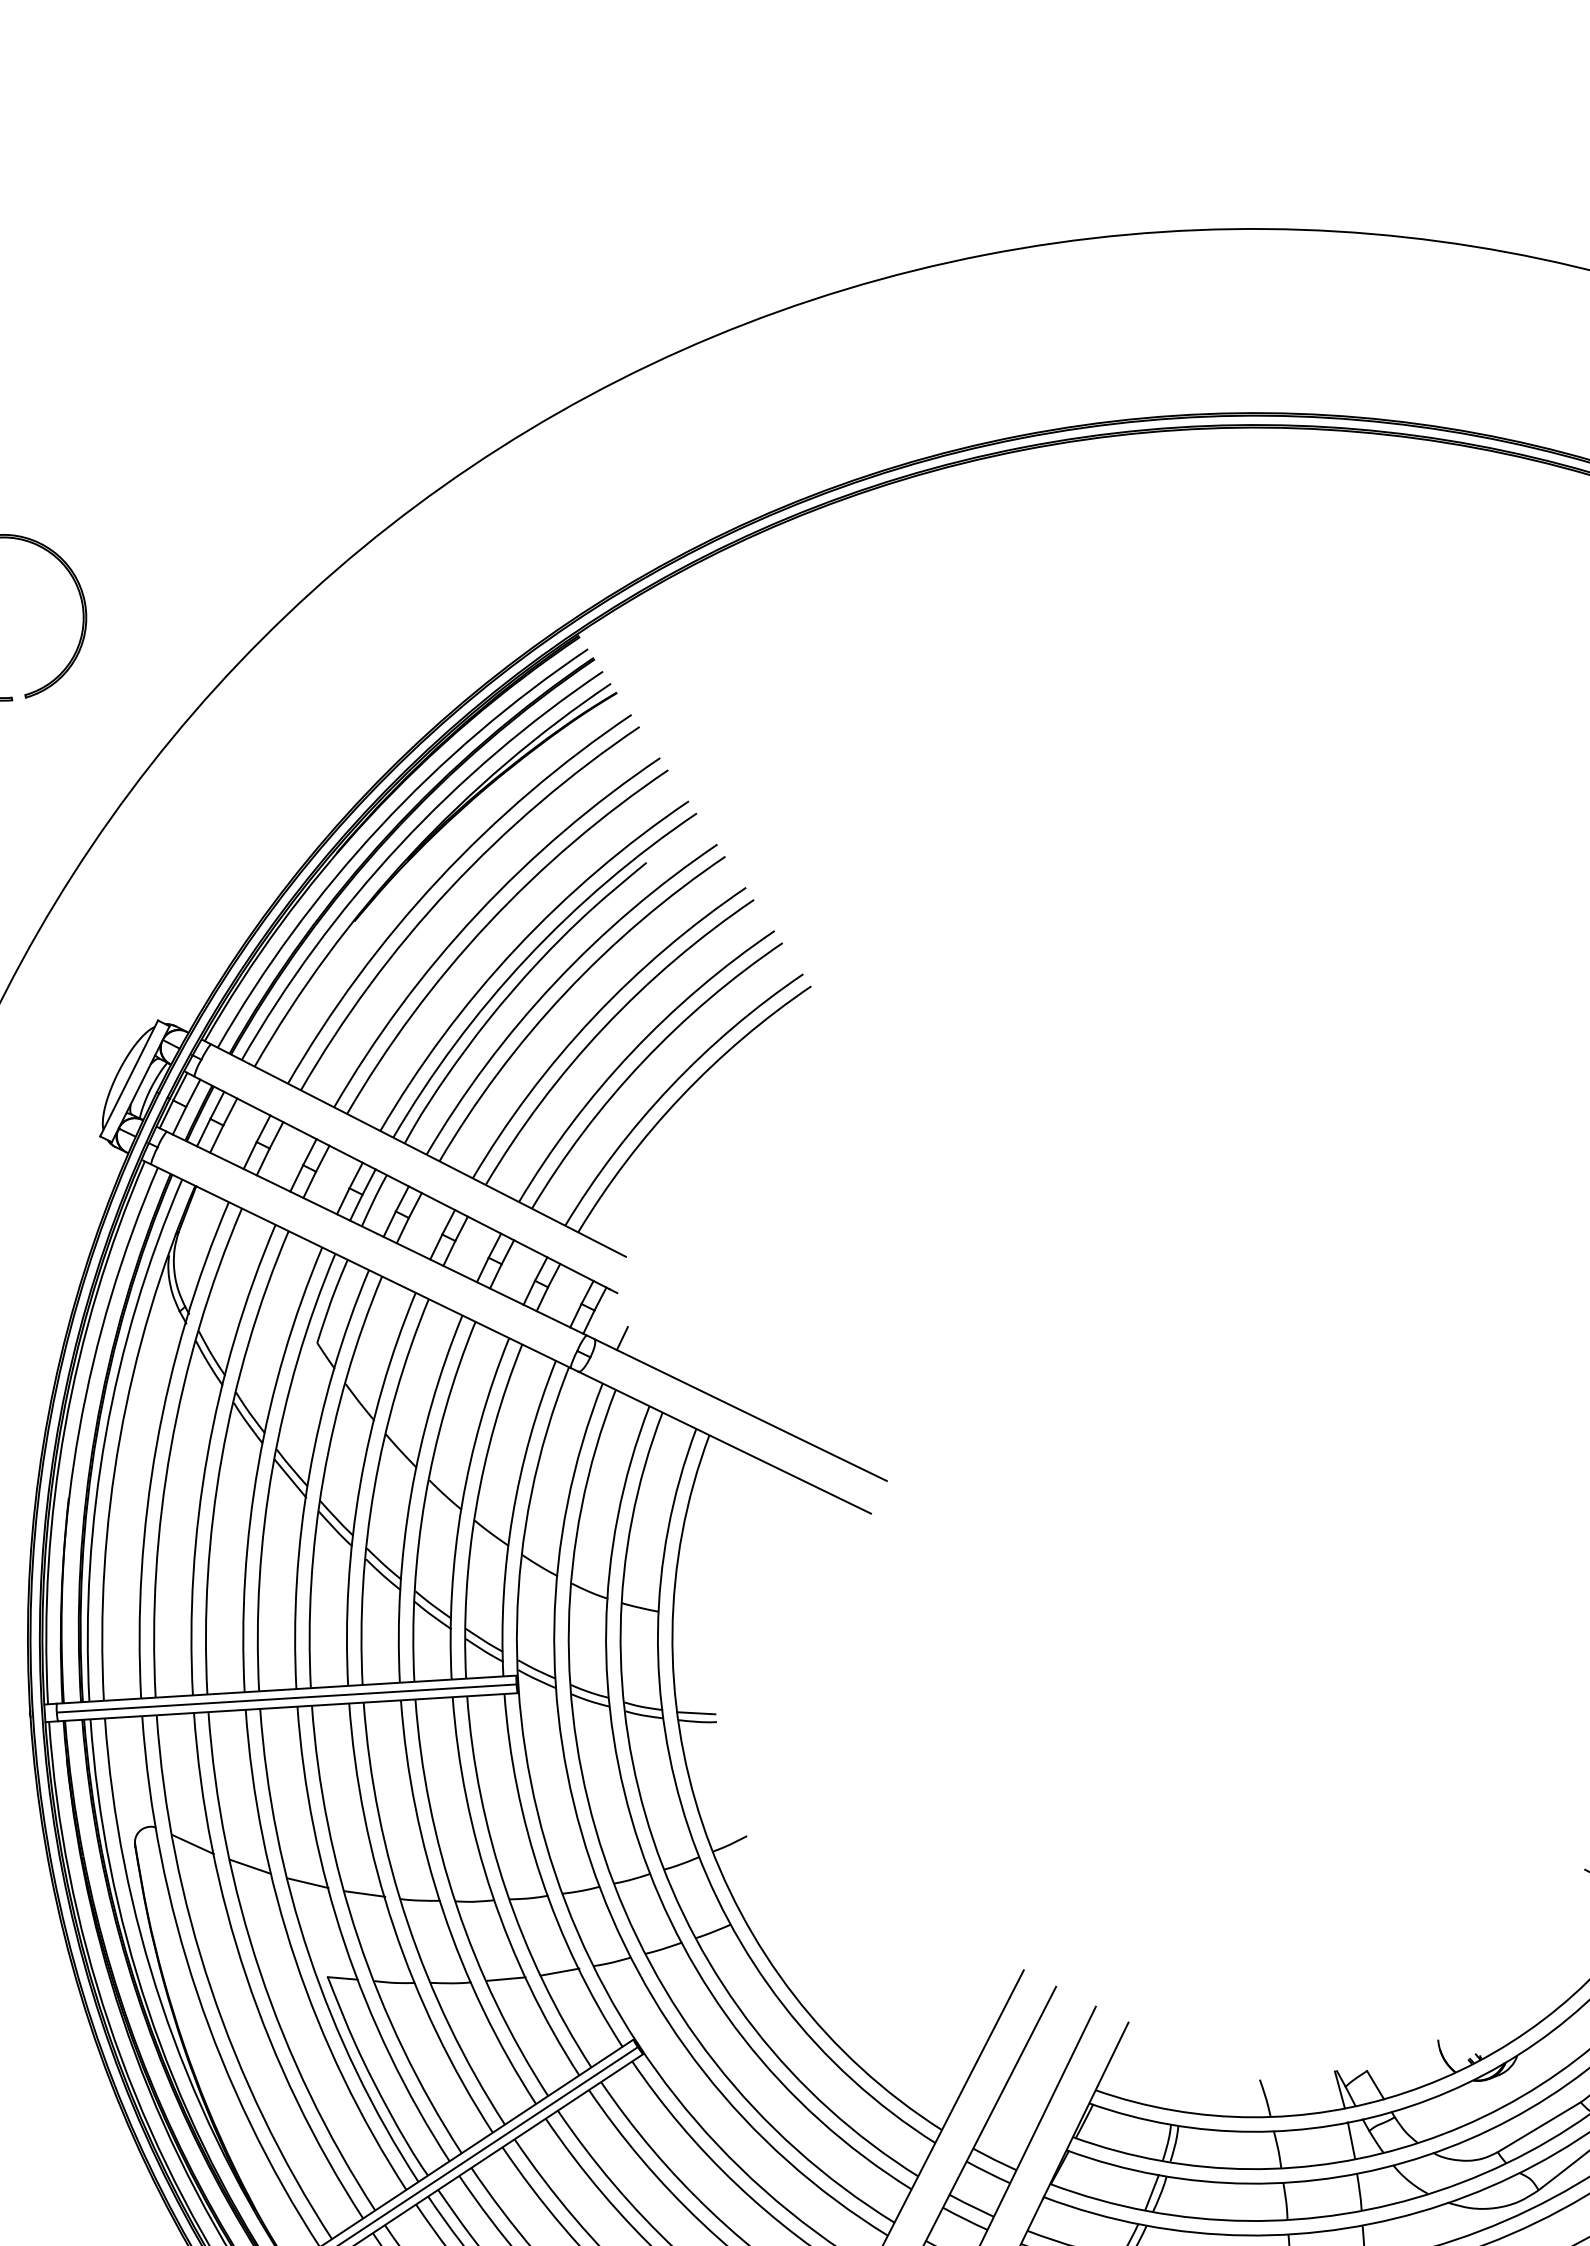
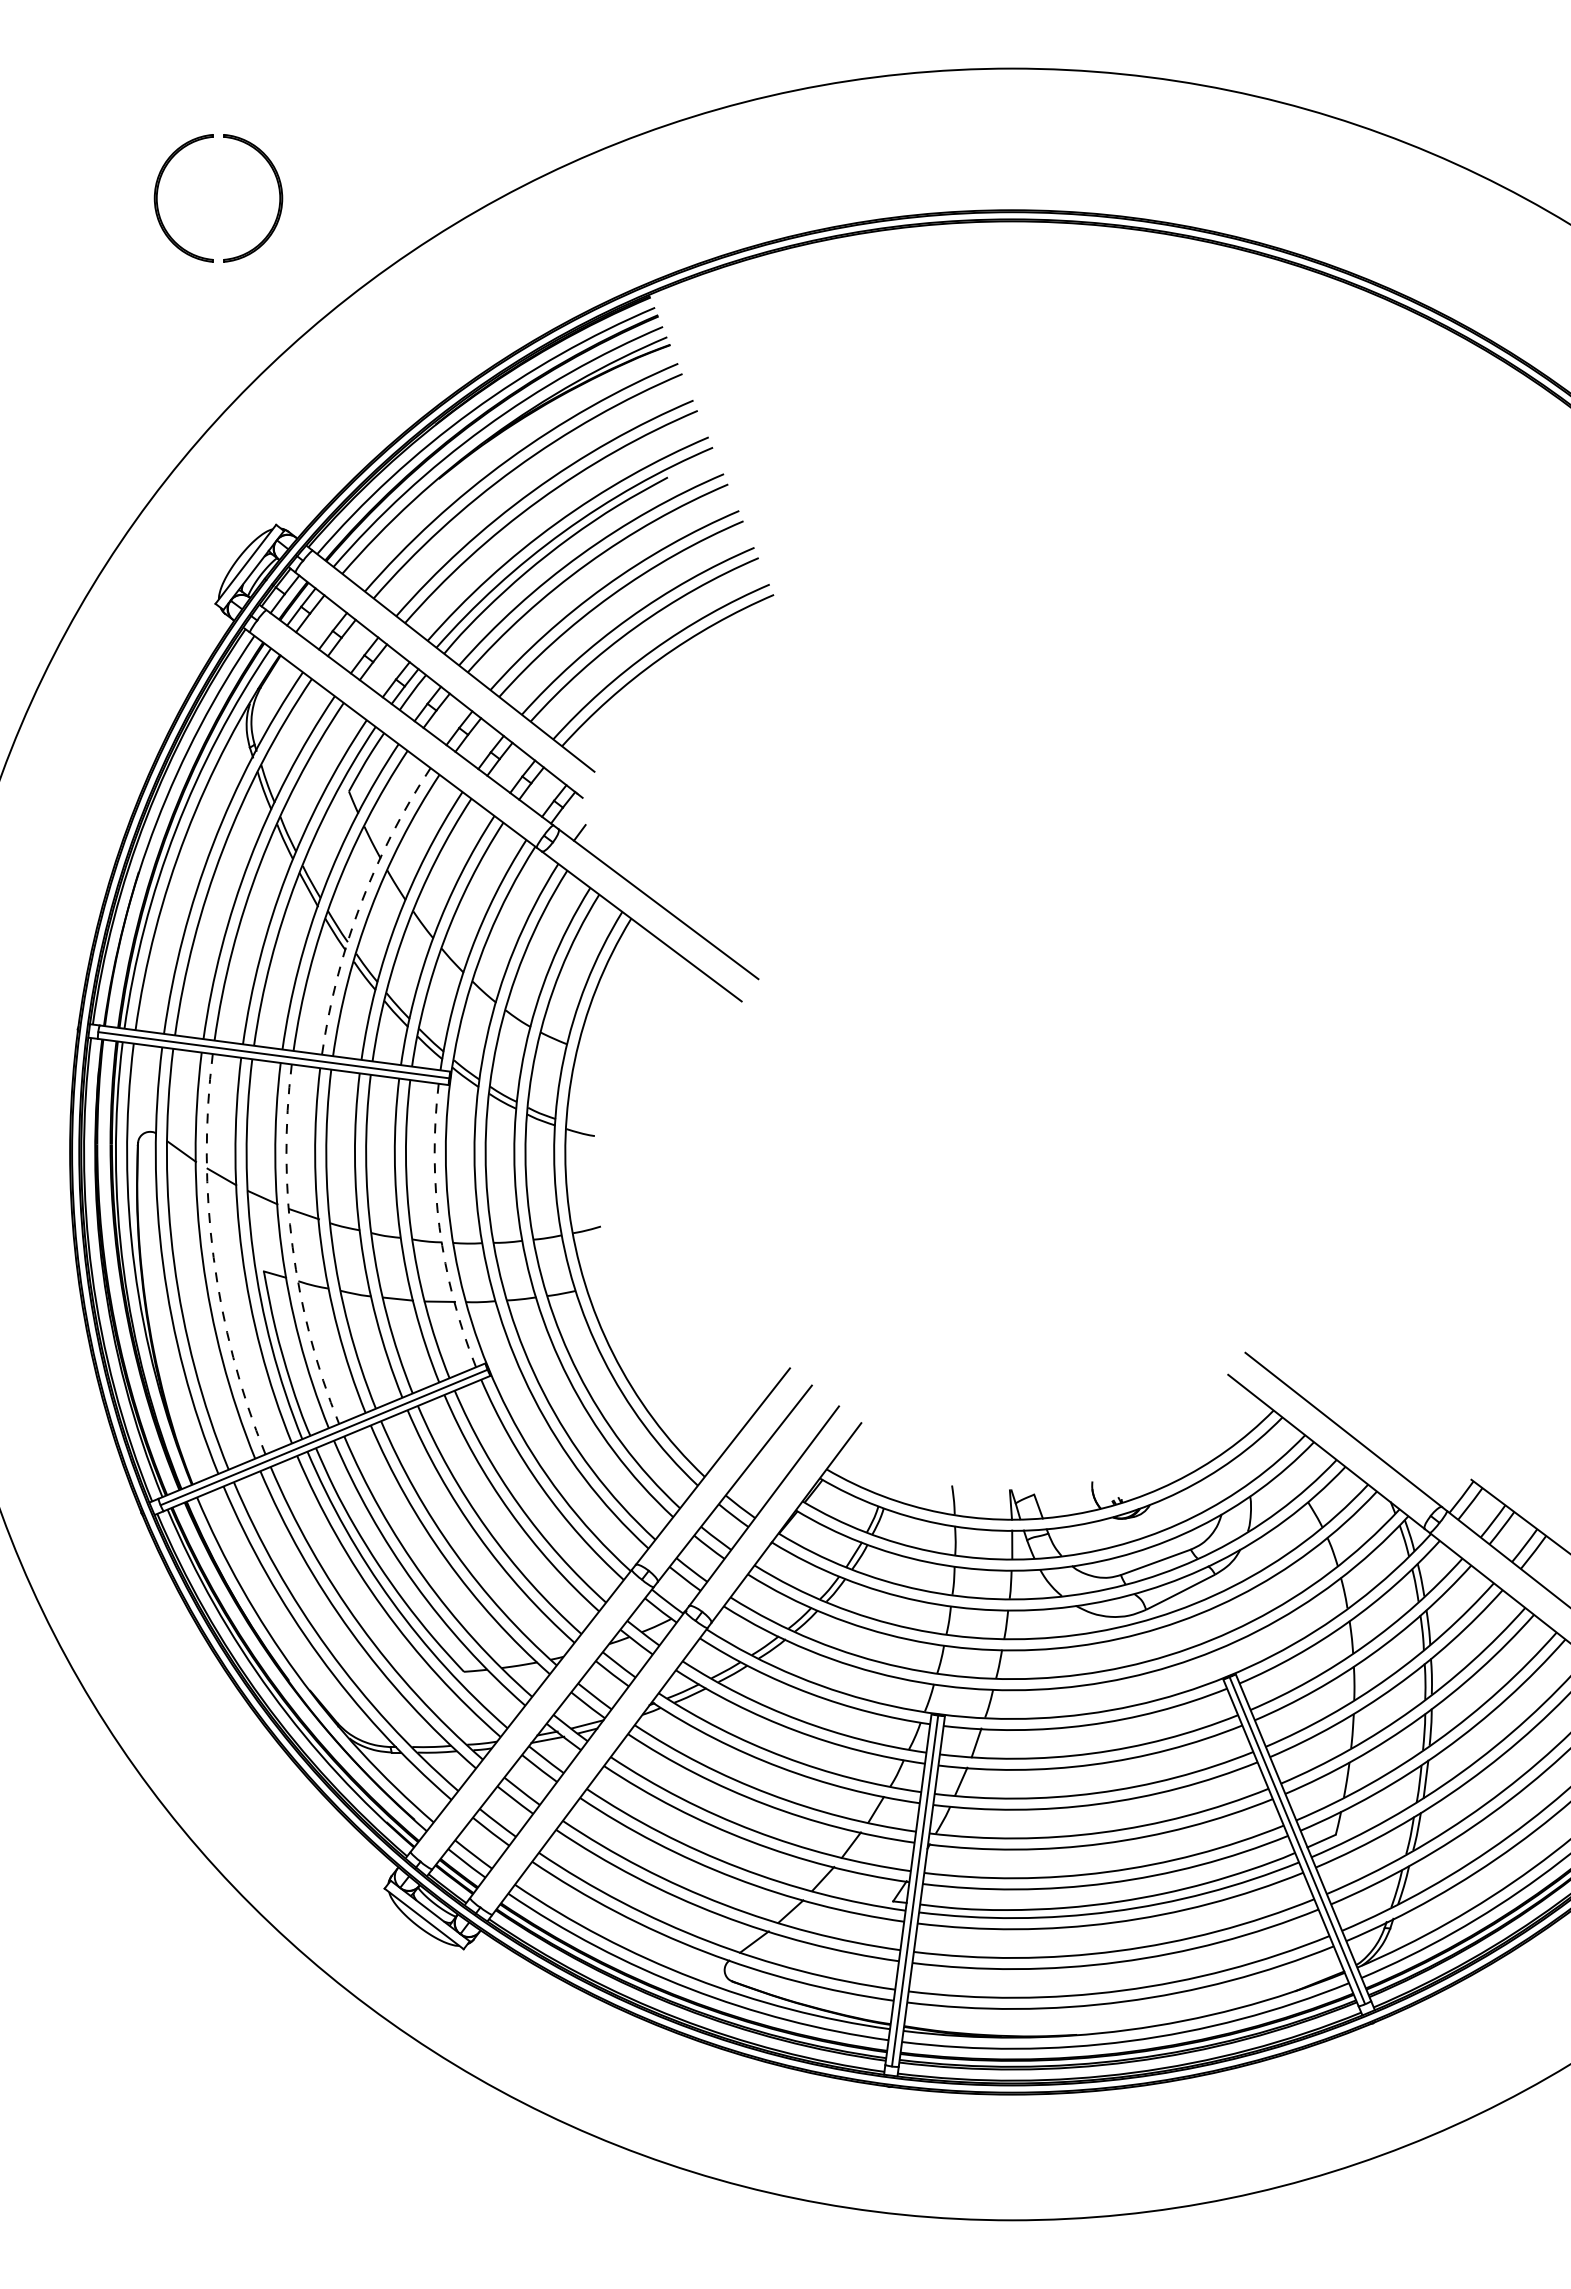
arc: (360, 1485) -> (360, 905), solid -> dashed
line: (696, 1713) -> (580, 1126), removed
arc: (541, 1877) -> (439, 1227), solid -> dashed
arc: (358, 1939) -> (292, 1247), solid -> dashed
arc: (259, 1971) -> (213, 1257), solid -> dashed

